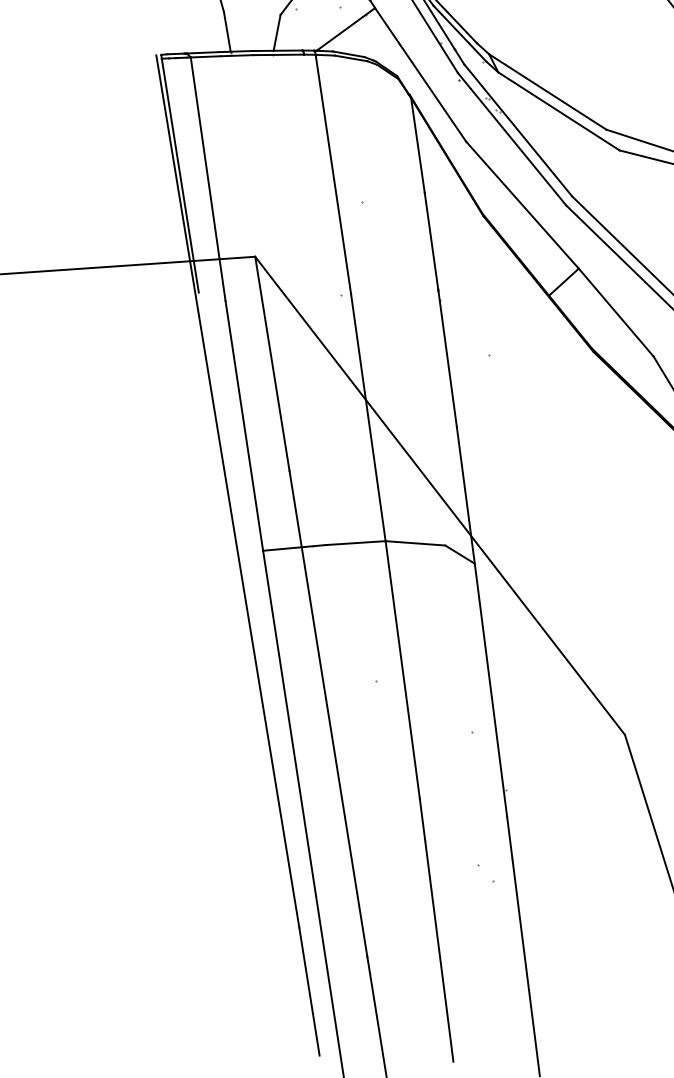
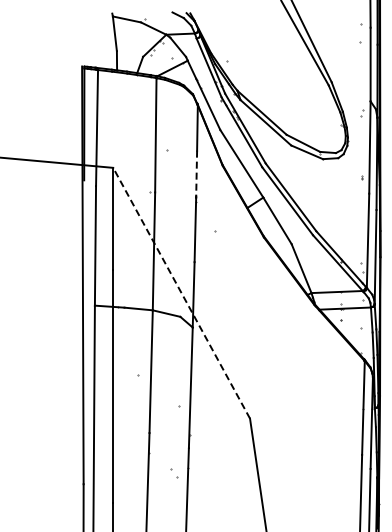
line: (431, 240) -> (196, 173), solid -> dashed
line: (439, 496) -> (181, 293), solid -> dashed

